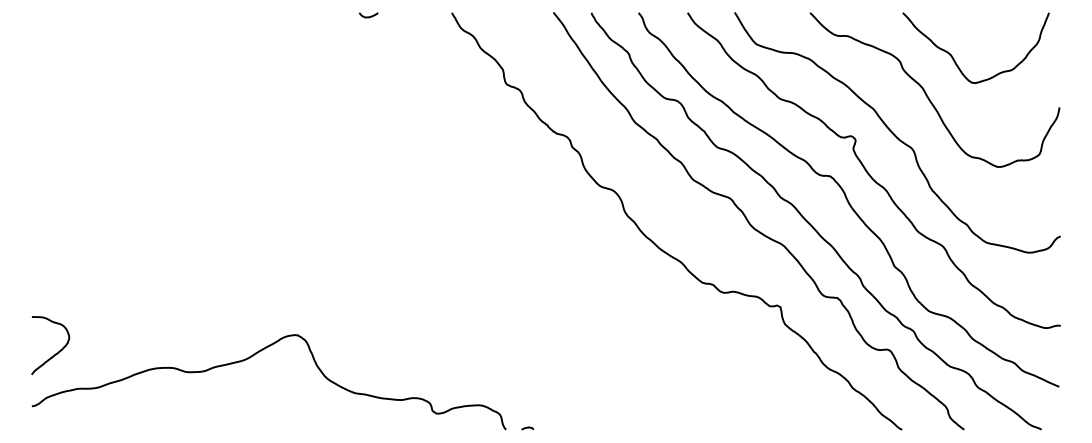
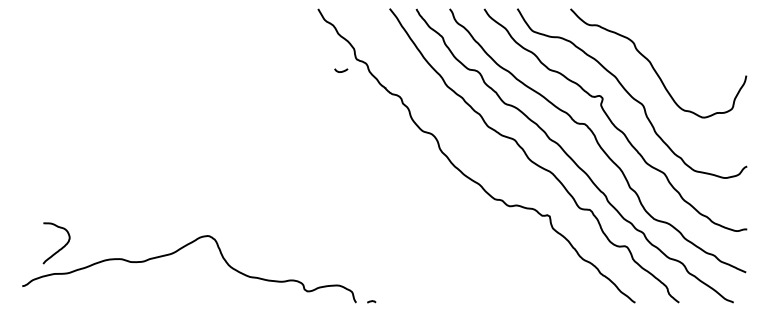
curve: (368, 16) -> (341, 71), moved
curve: (954, 58) -> (672, 41), removed
curve: (55, 353) -> (60, 249), moved

